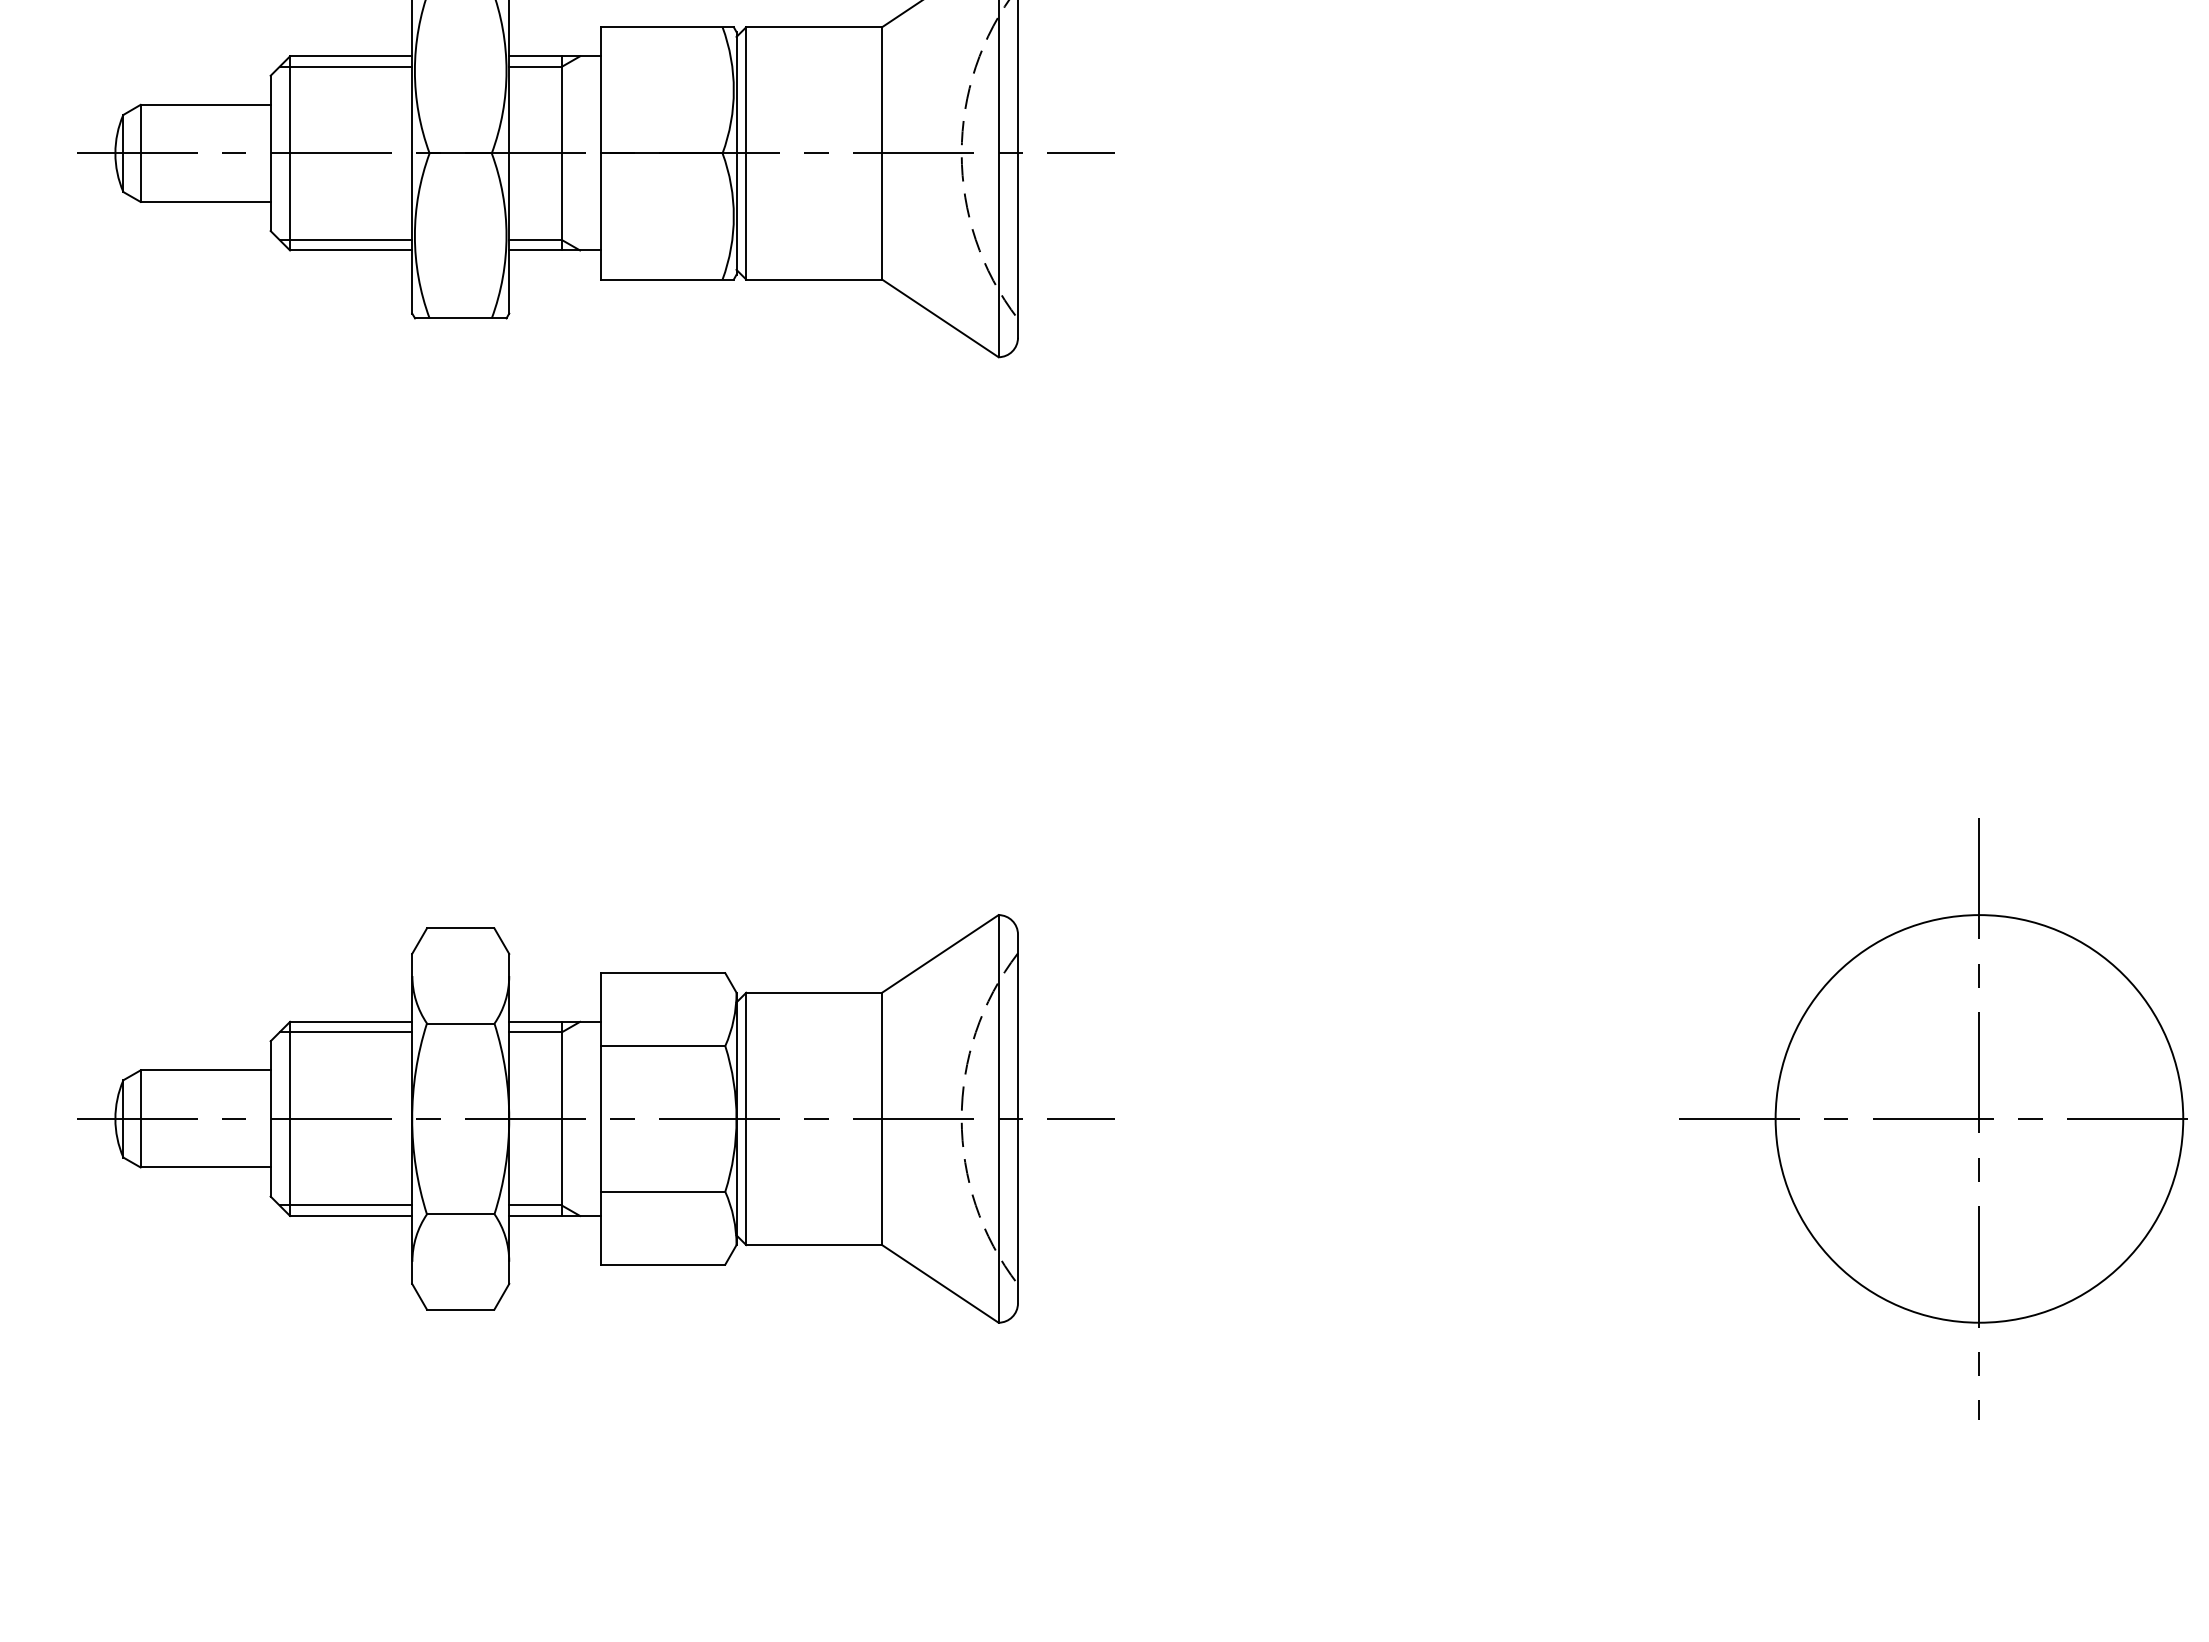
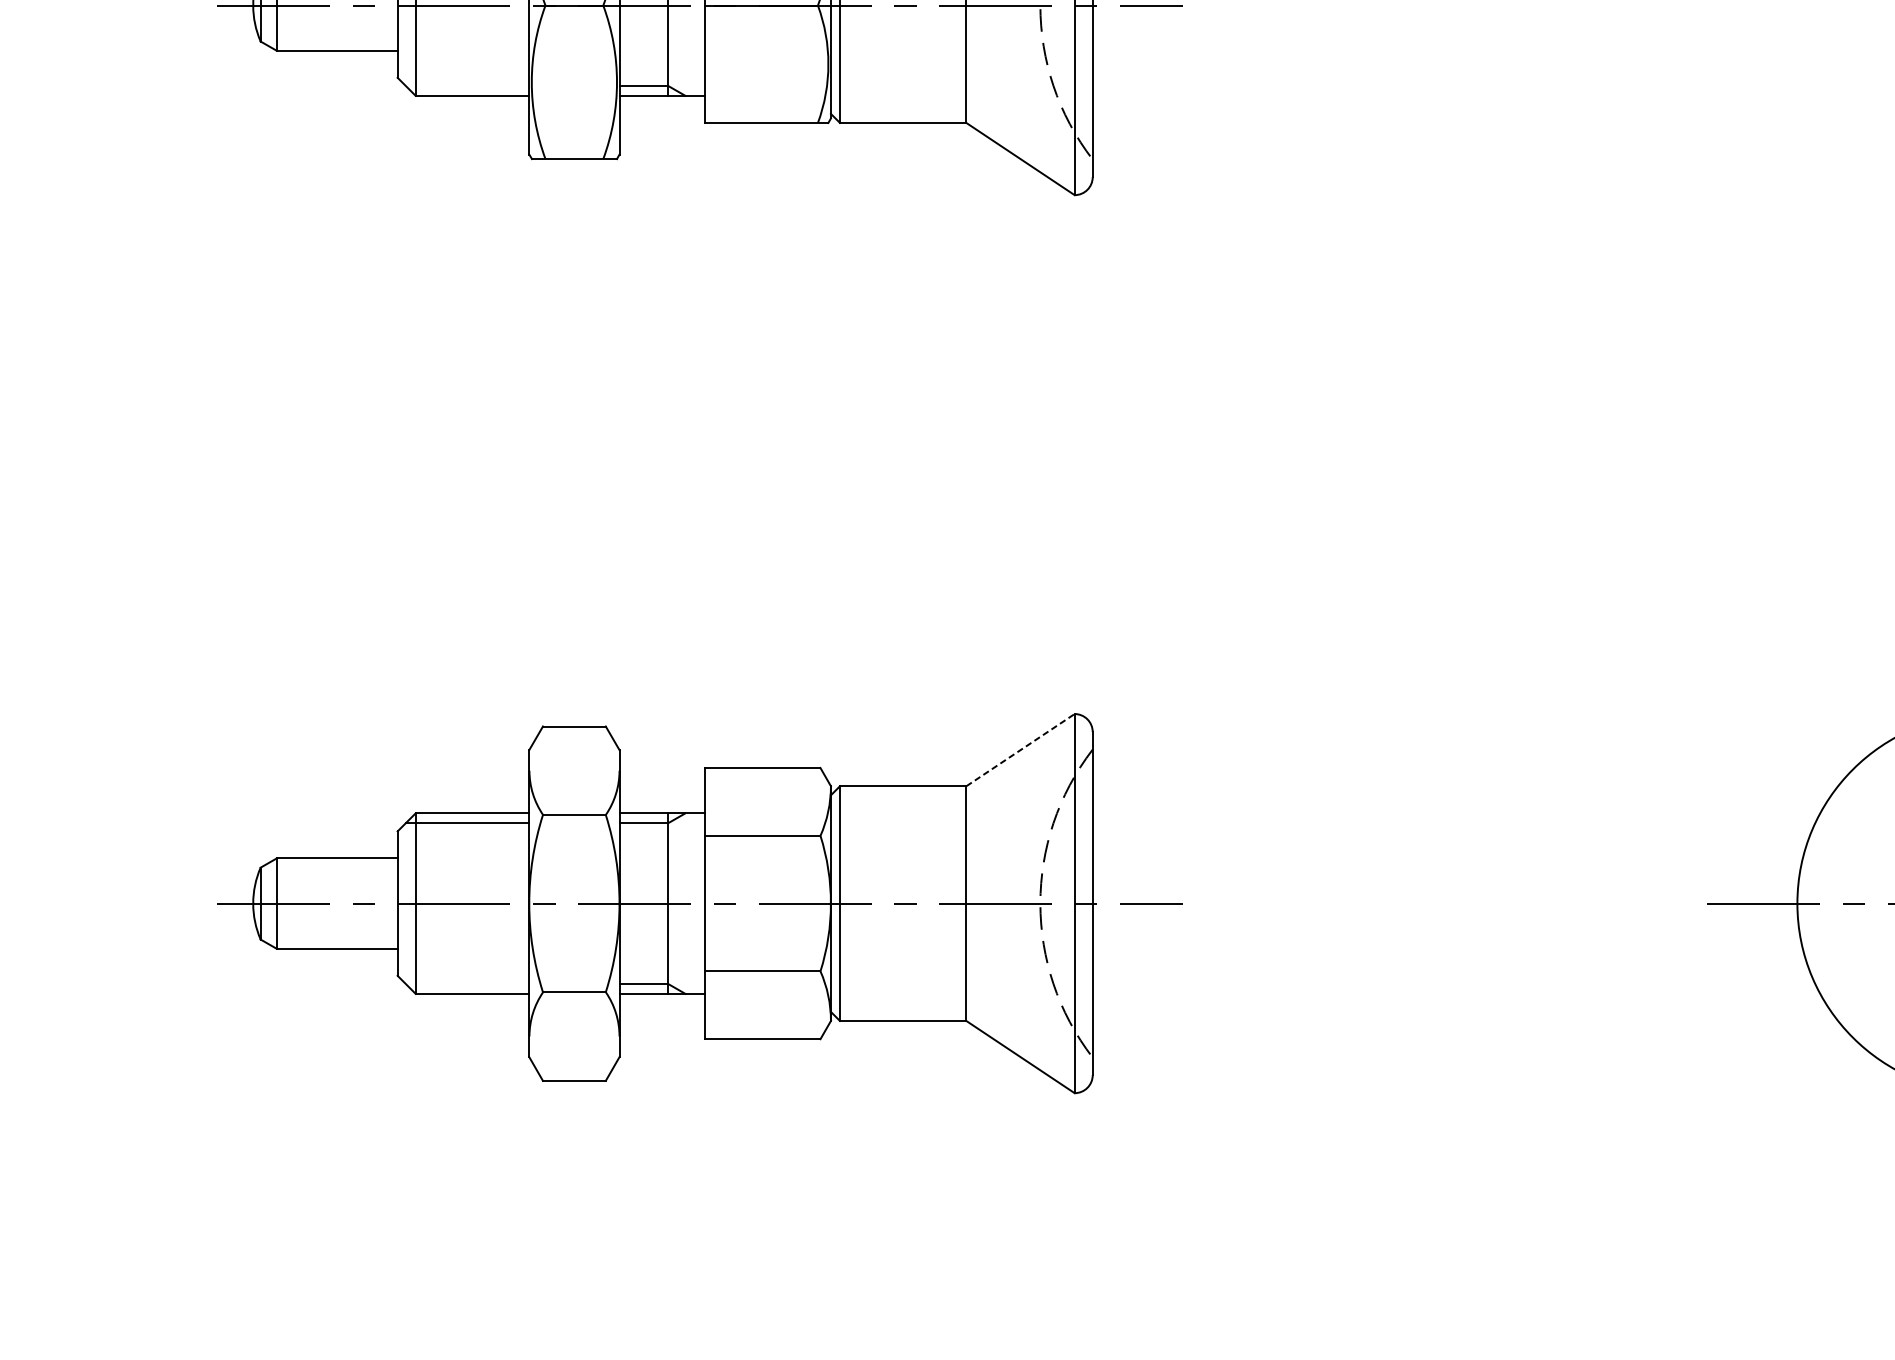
line: (345, 239) -> (467, 85), removed
line: (940, 953) -> (1020, 749), solid -> dashed
line: (345, 1205) -> (467, 984), removed

